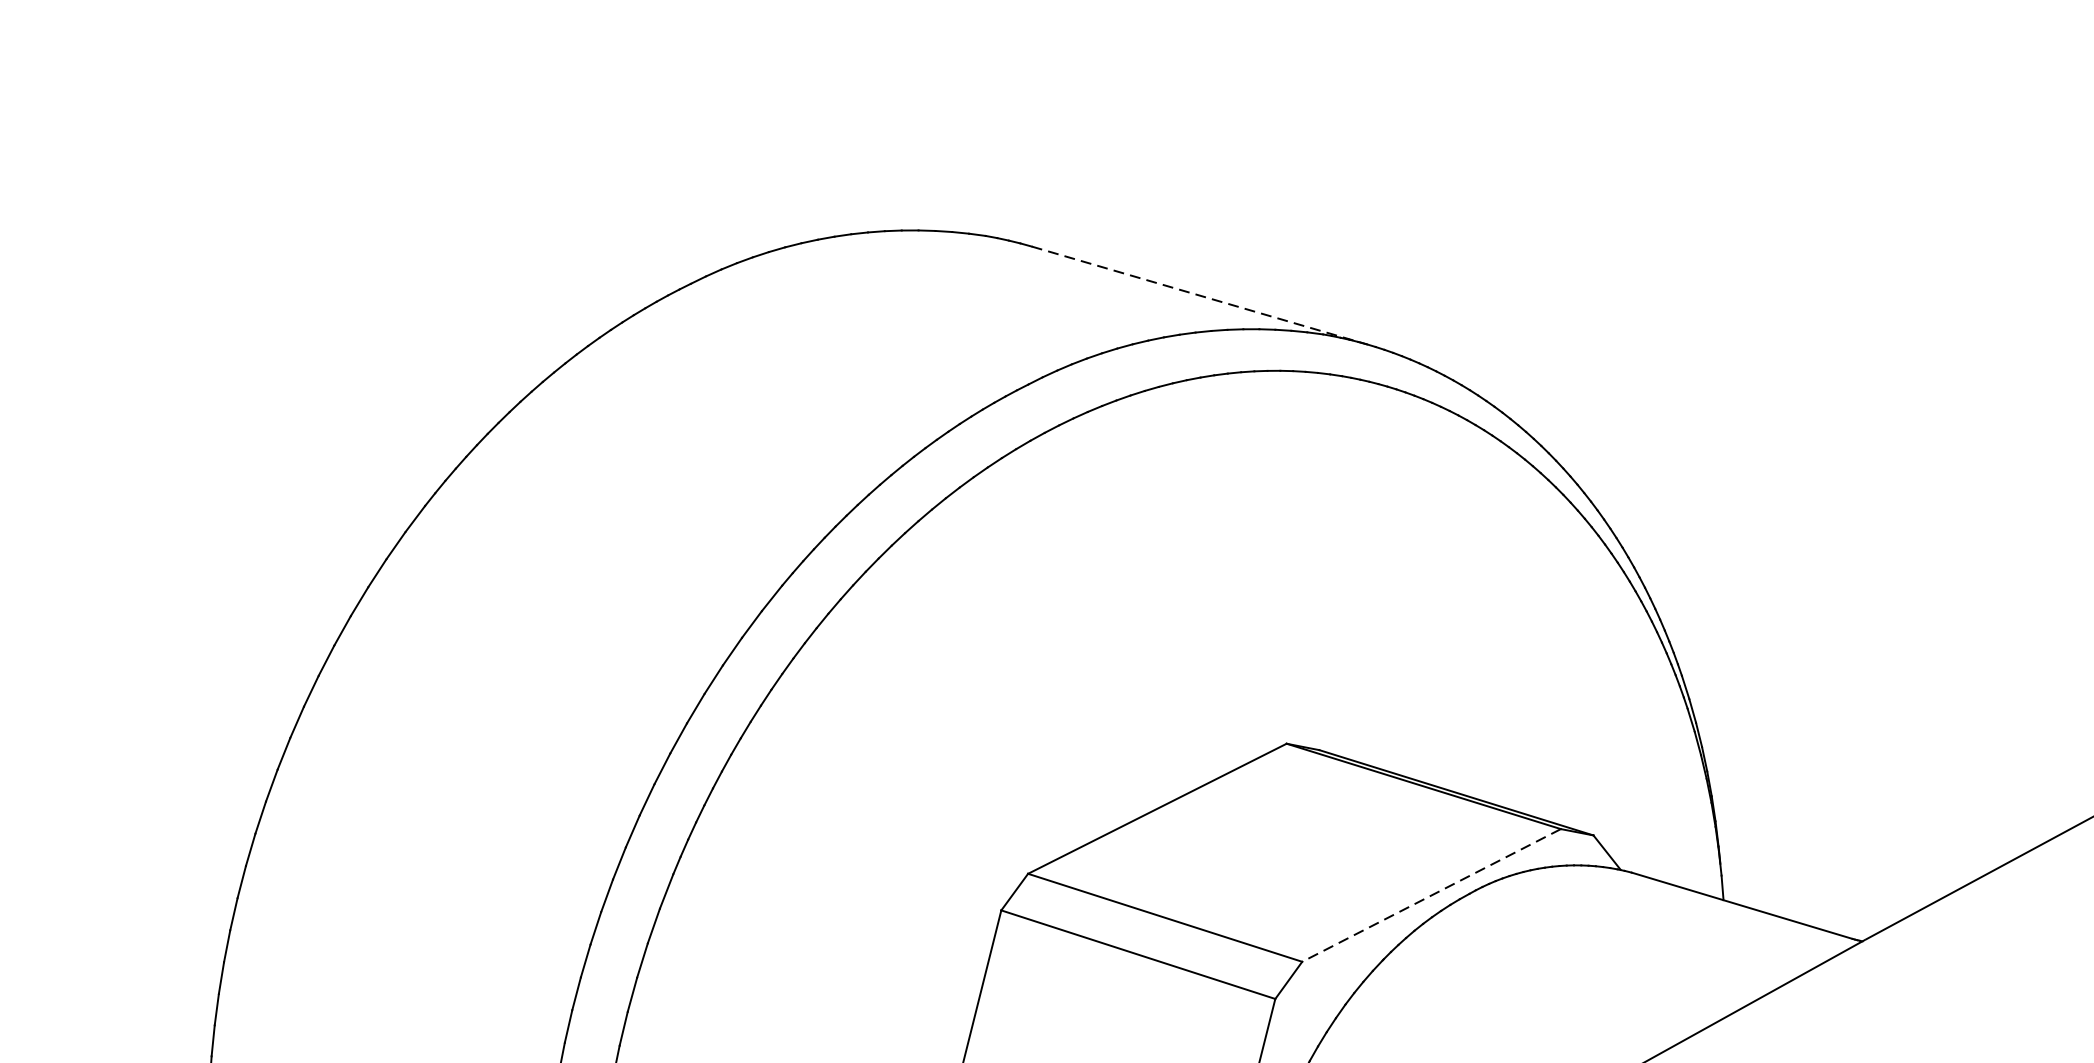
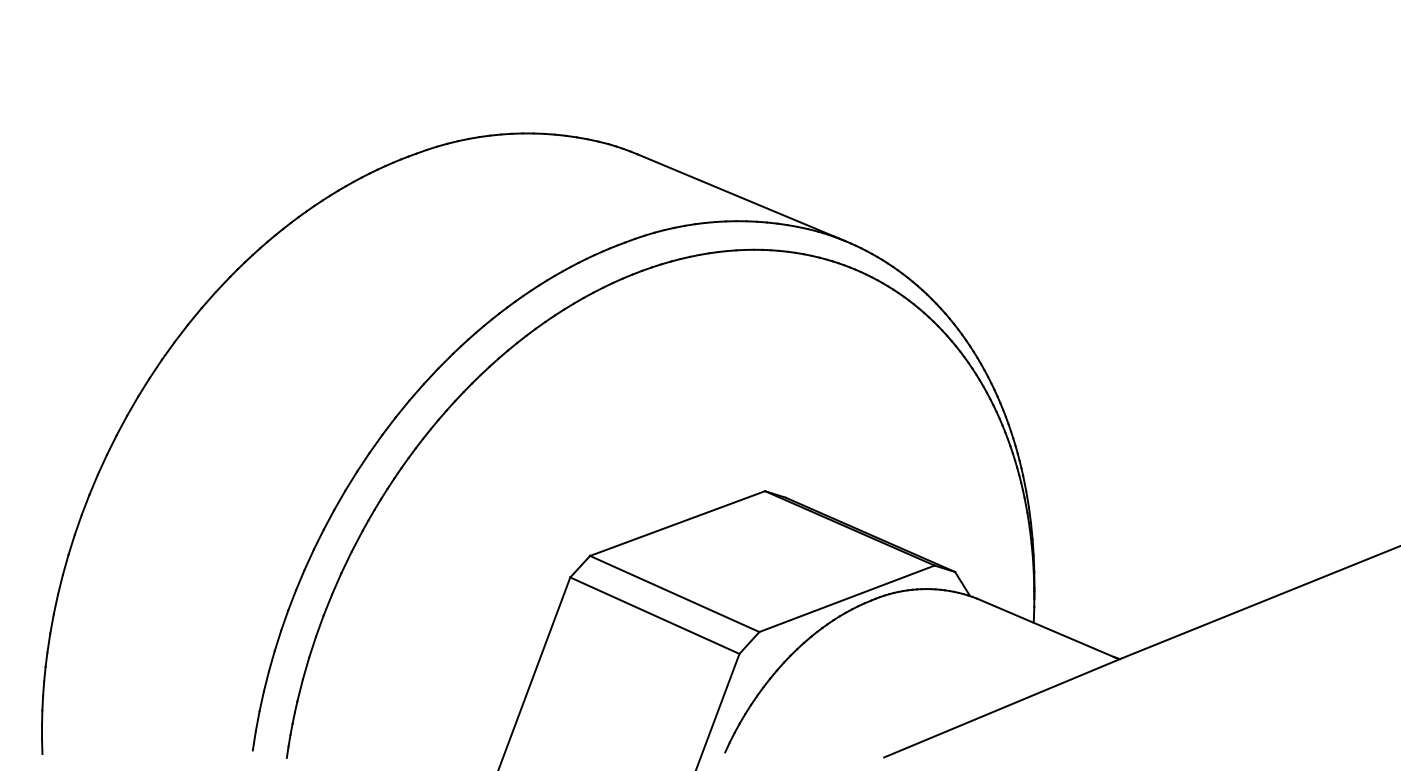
line: (1199, 295) -> (741, 197), dashed -> solid
line: (1432, 894) -> (847, 598), dashed -> solid

